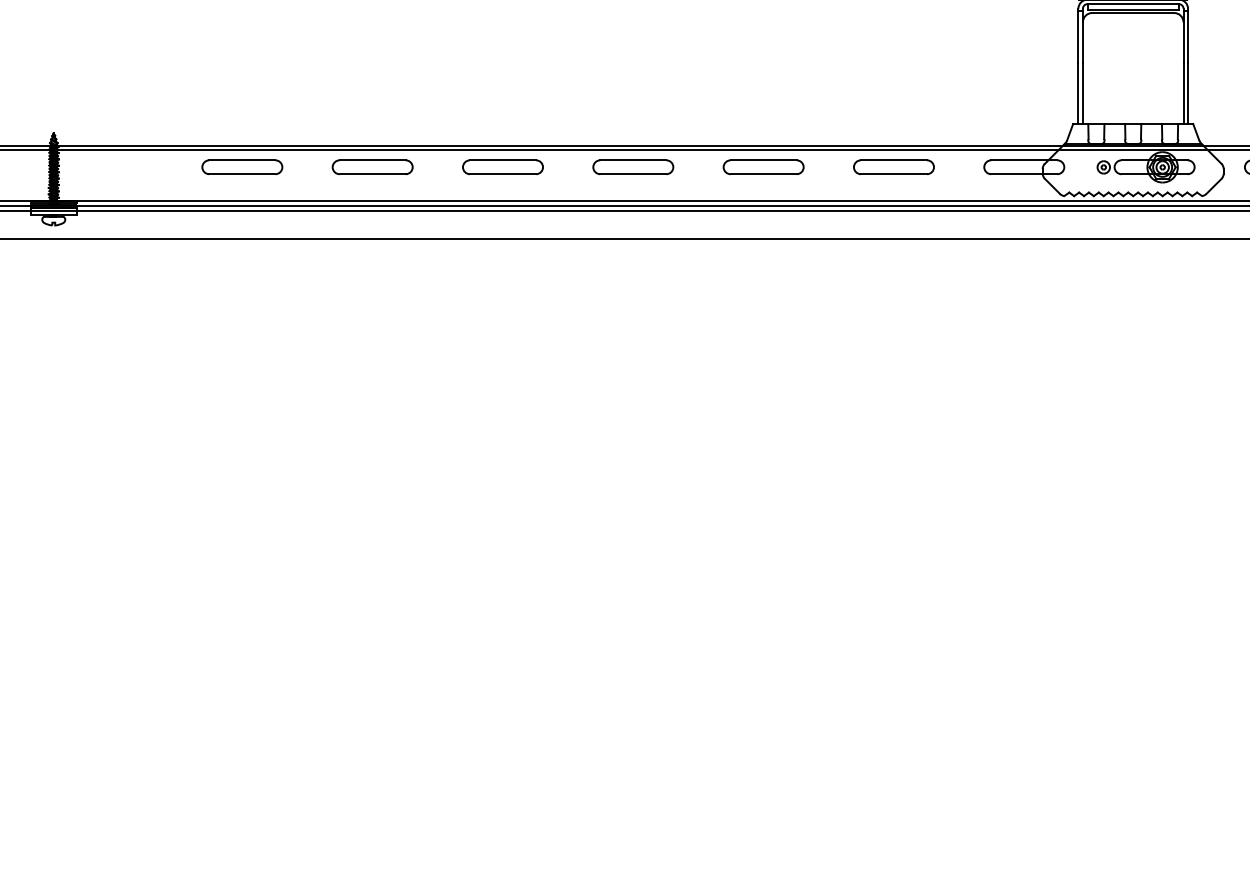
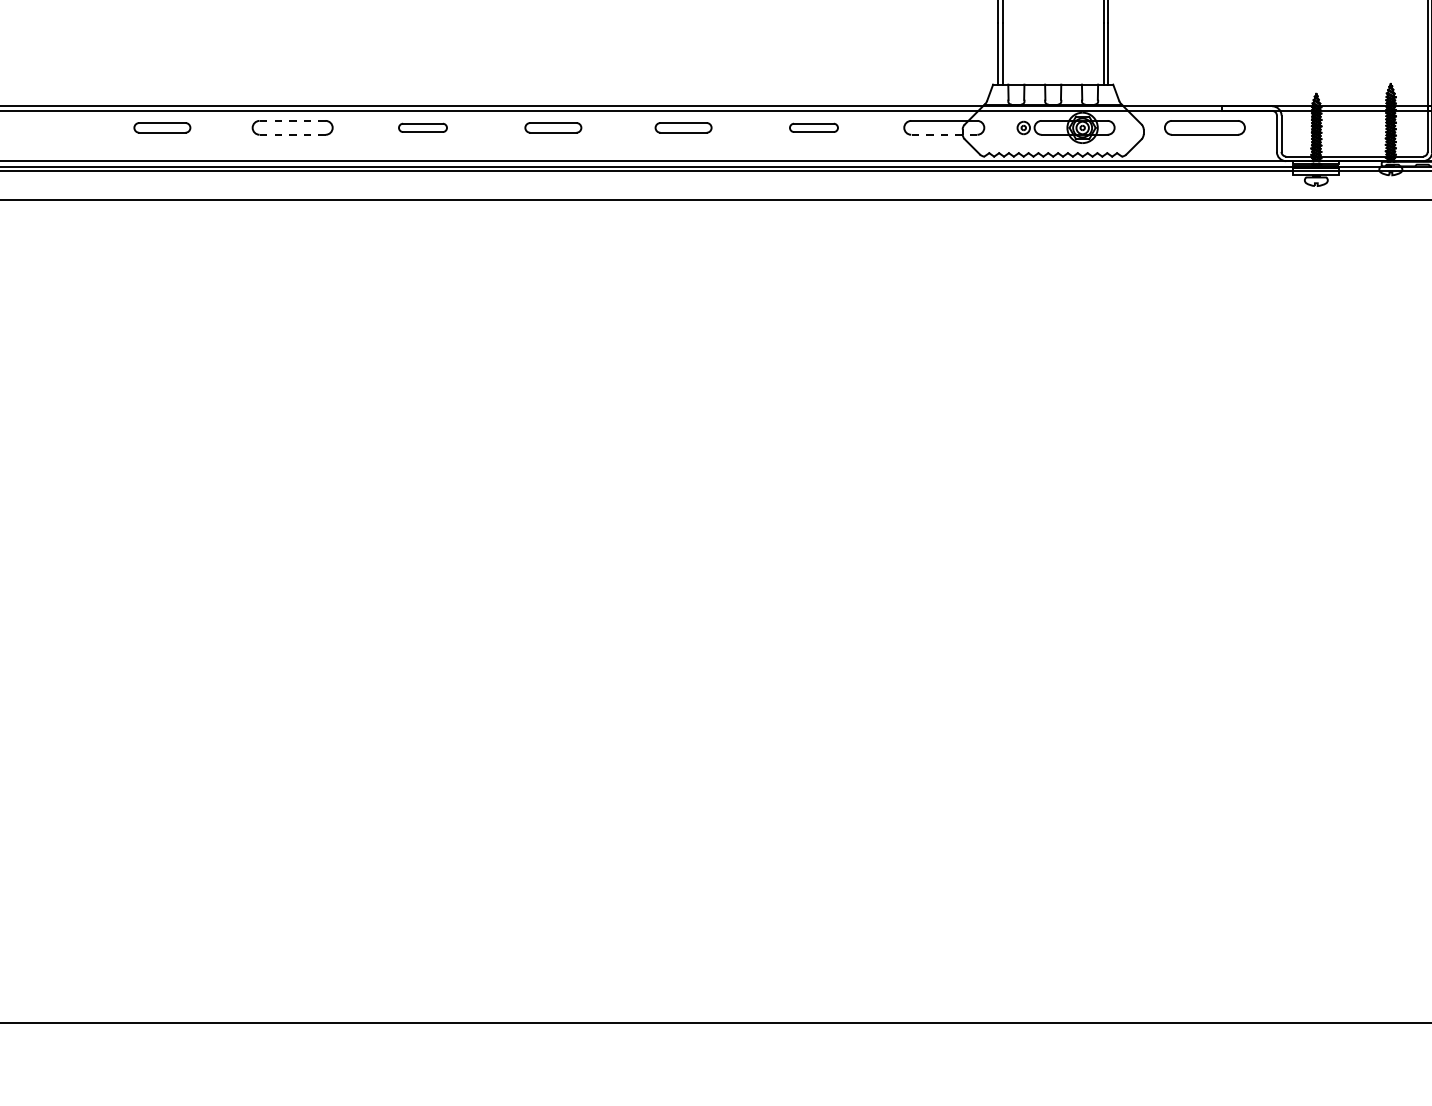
line: (372, 159) -> (292, 120), solid -> dashed
part: (242, 166) -> (162, 127), size x0.7
part: (502, 166) -> (422, 127), size x0.6
part: (633, 166) -> (553, 127), size x0.7
part: (763, 166) -> (683, 127), size x0.7
part: (893, 166) -> (813, 127), size x0.6
line: (372, 173) -> (292, 134), solid -> dashed
line: (1023, 173) -> (943, 134), solid -> dashed

